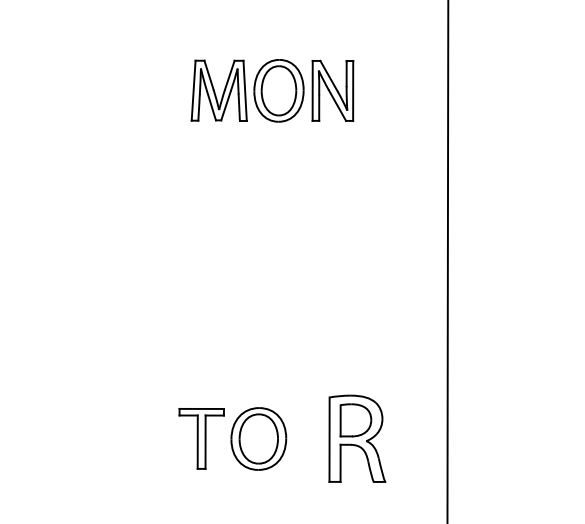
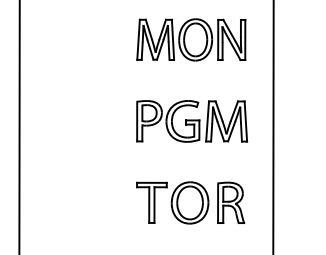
part: (272, 89) -> (191, 39), size x1.43
part: (272, 265) -> (191, 121), added
part: (232, 437) -> (172, 202), size x1.43

